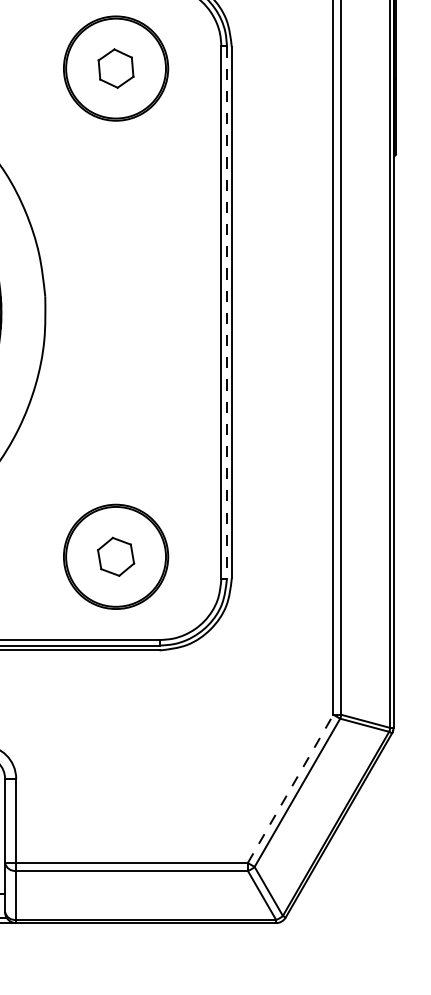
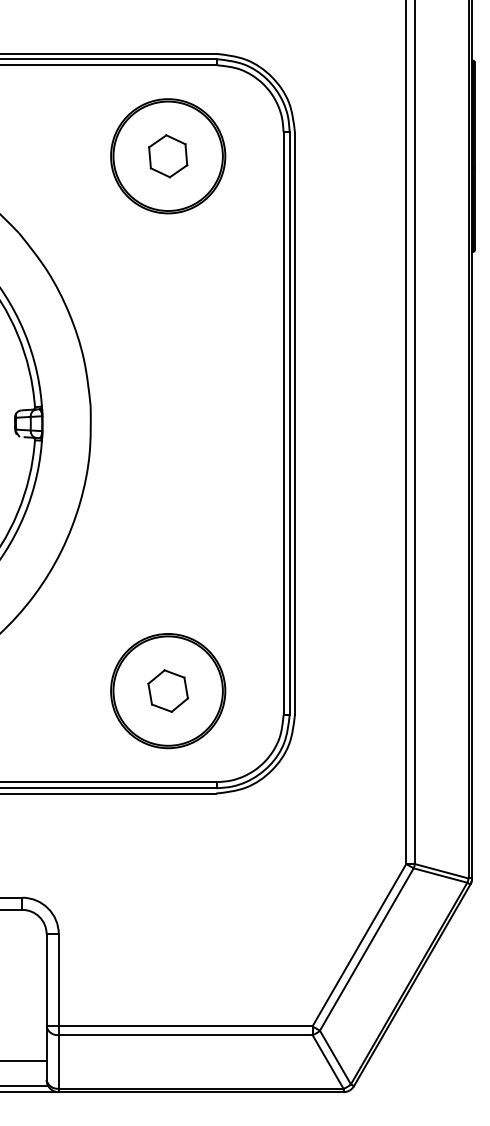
line: (226, 312) -> (289, 423), dashed -> solid
line: (290, 789) -> (359, 945), dashed -> solid

